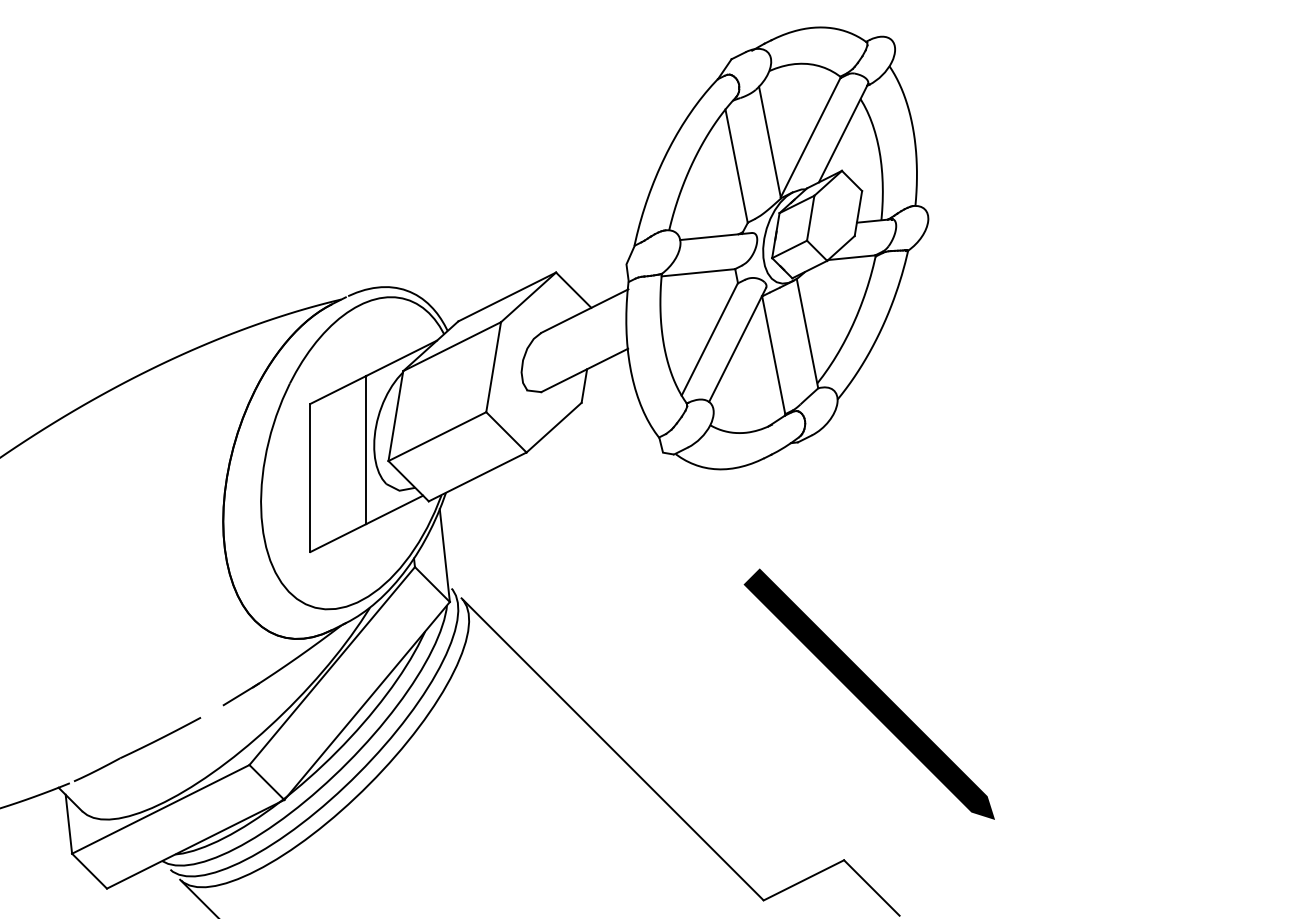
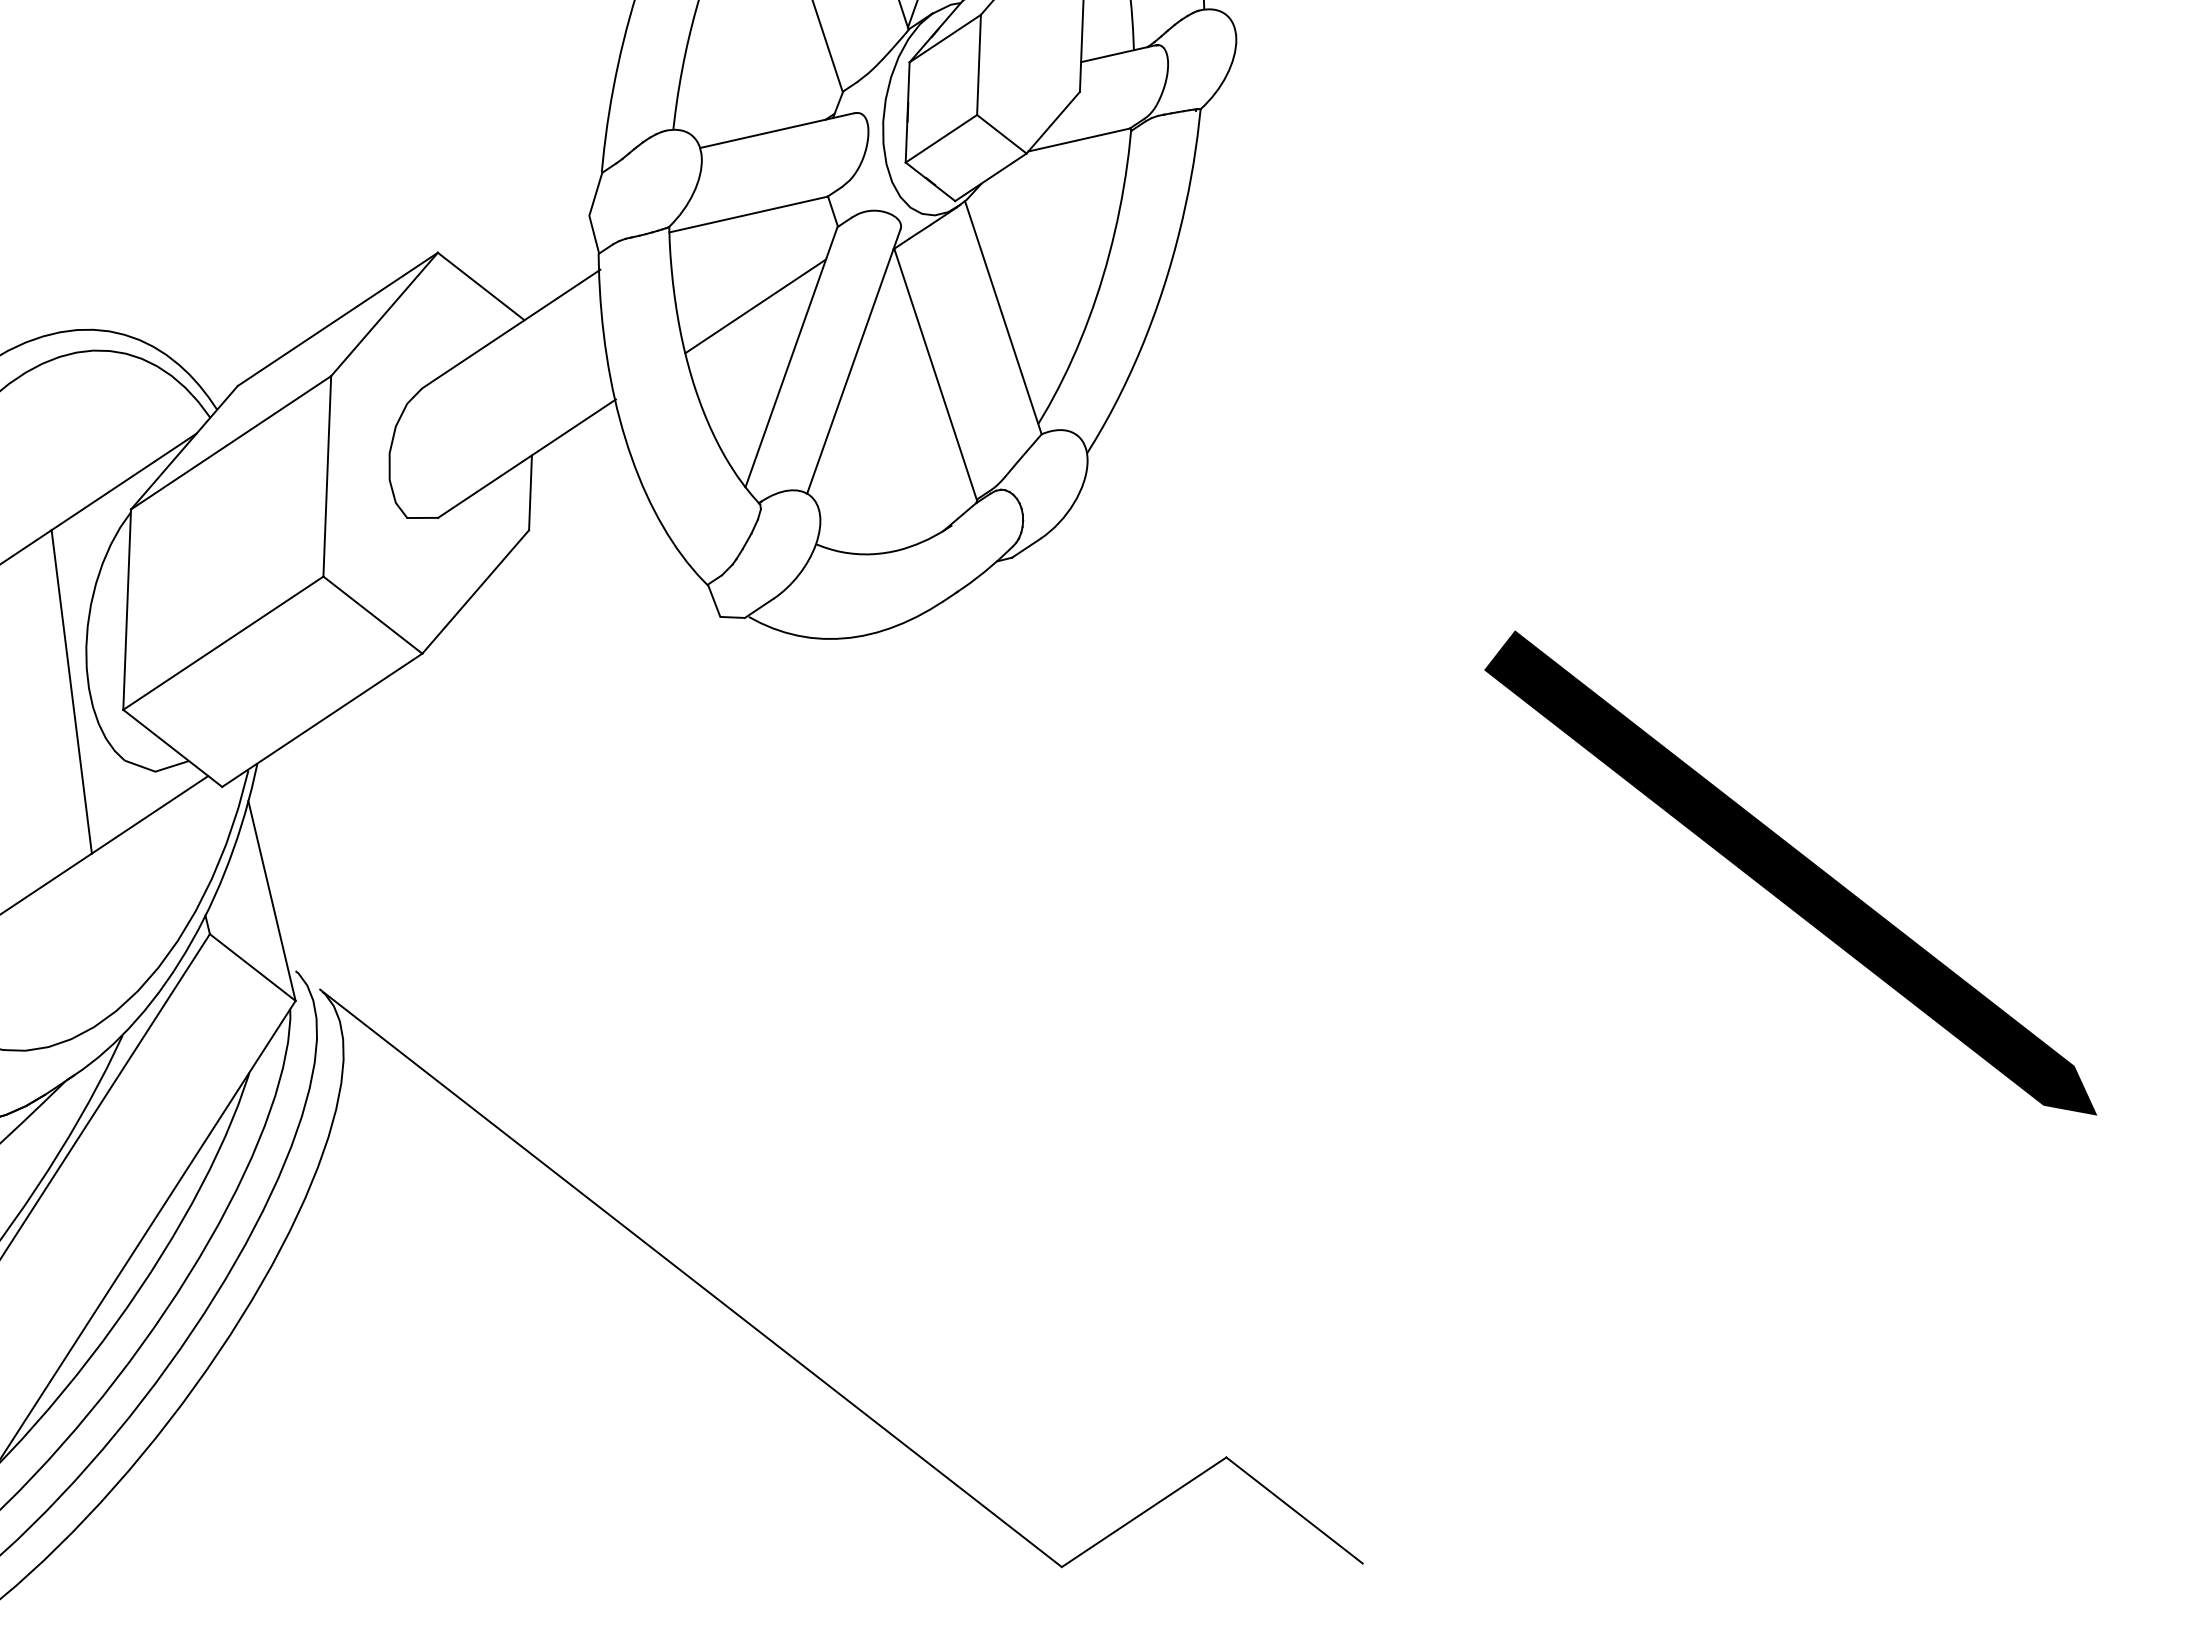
line: (696, 314) -> (755, 306), added
line: (868, 693) -> (1786, 873), moved

